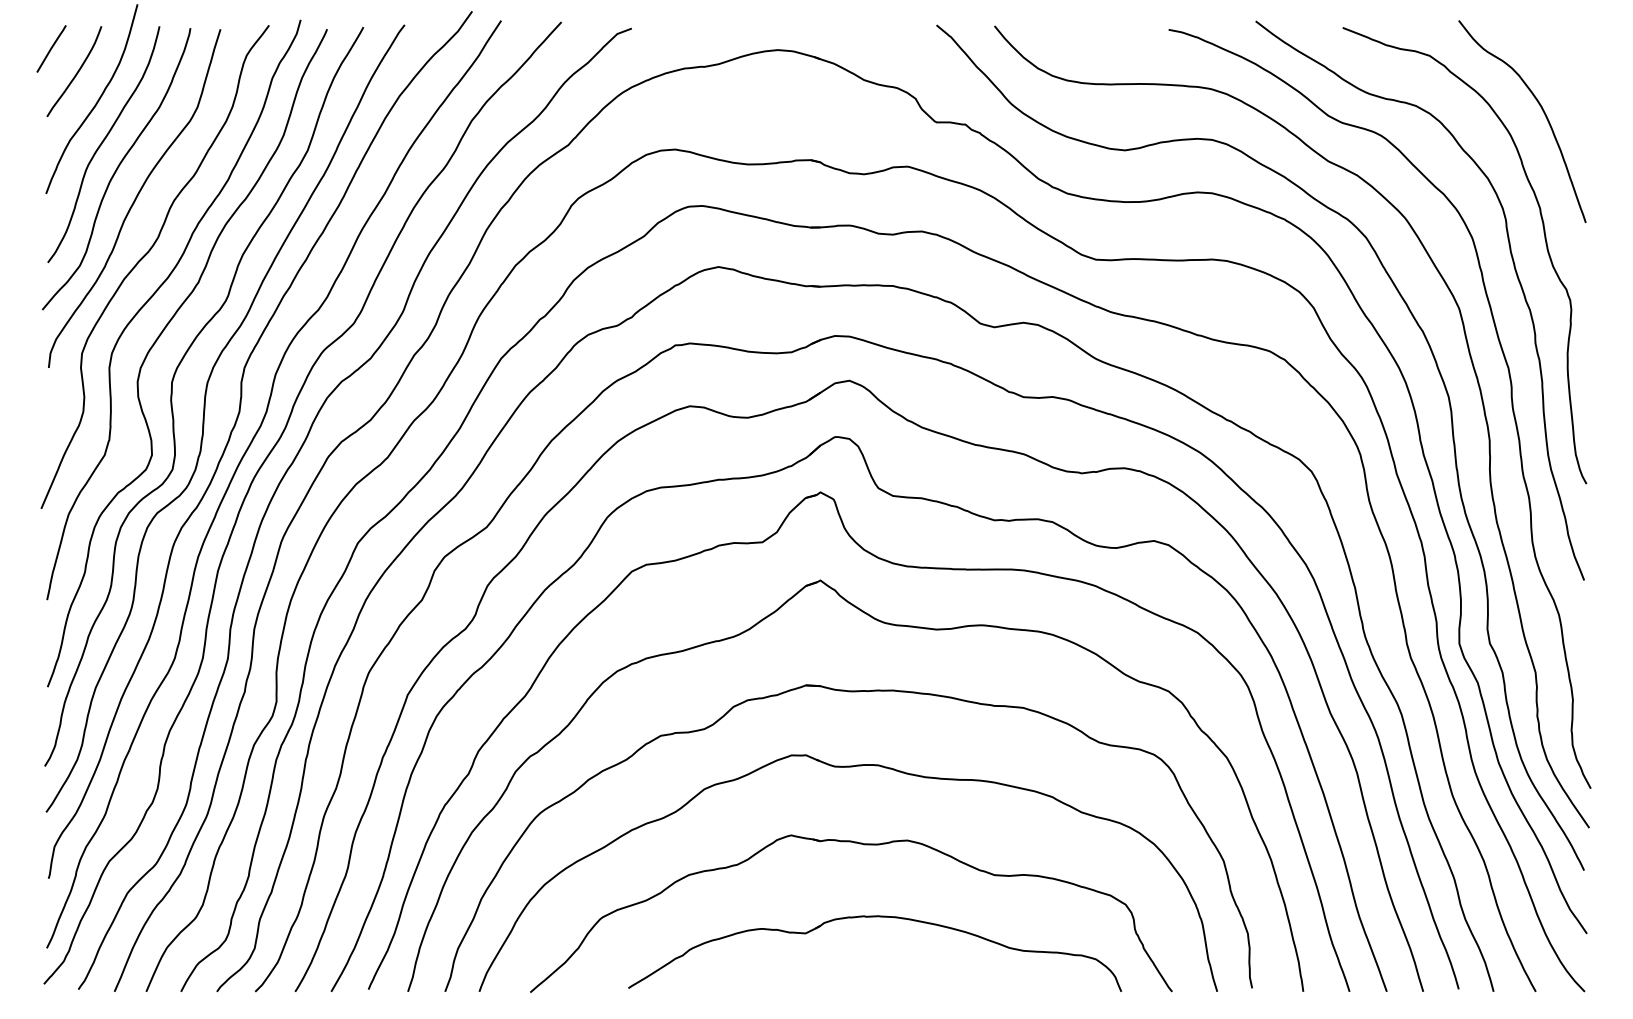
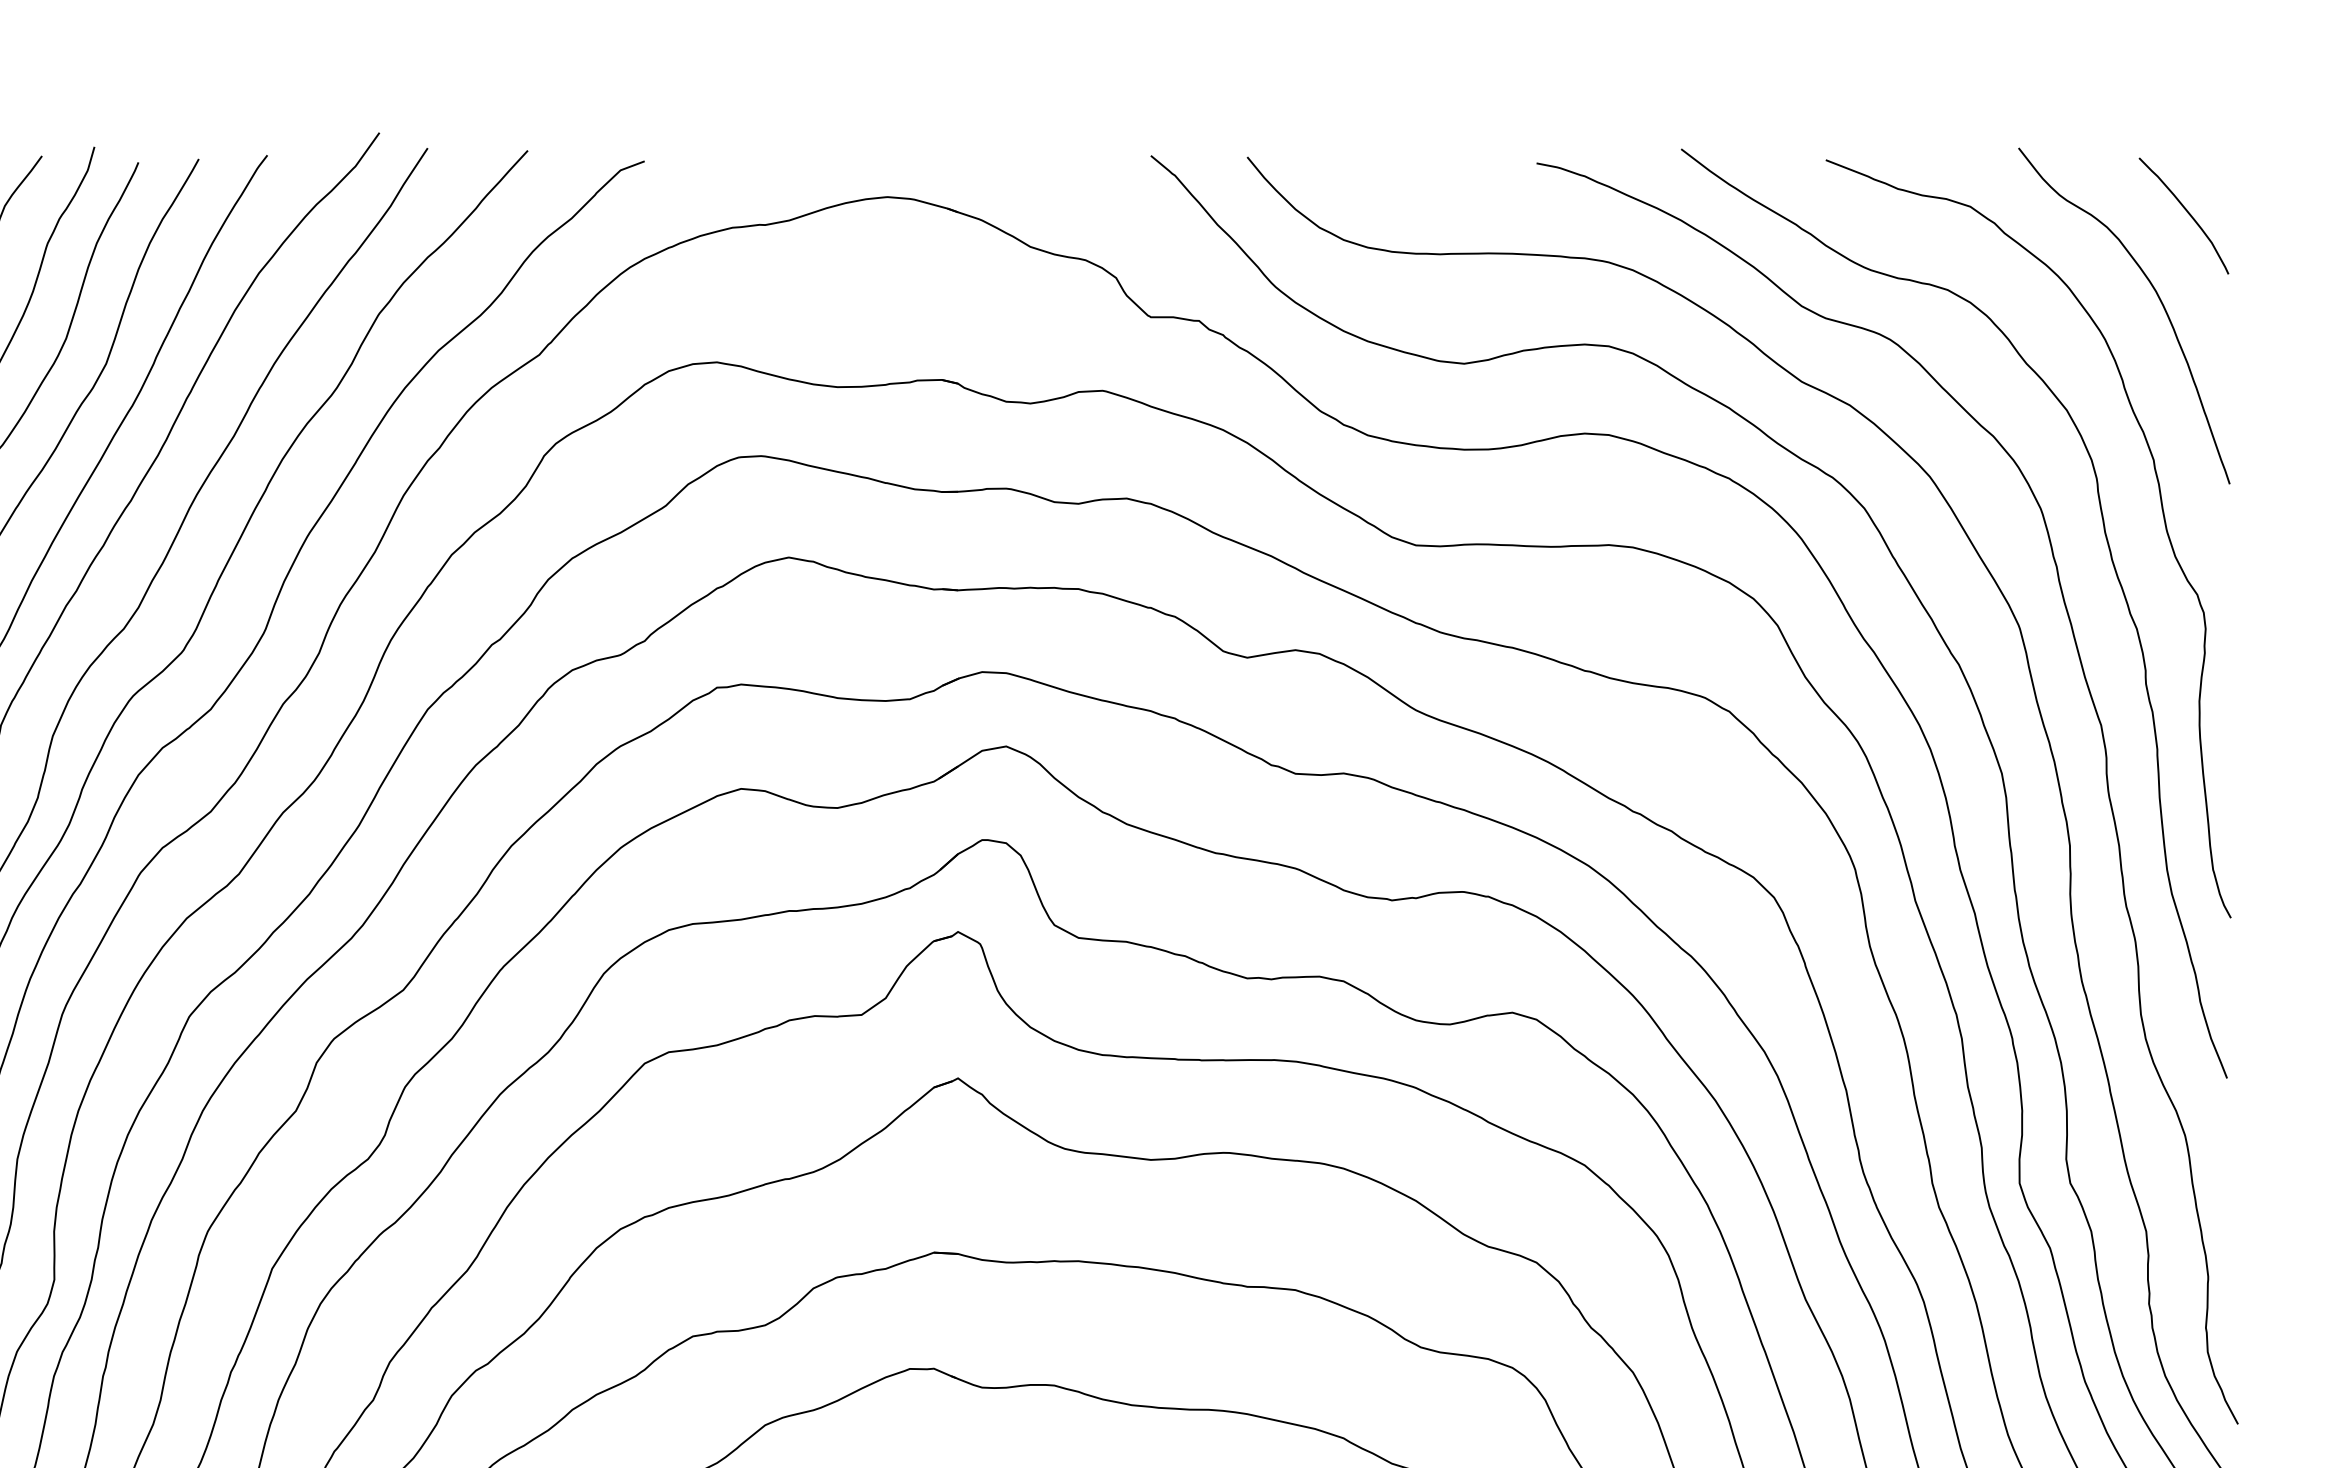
curve: (1559, 59) -> (2185, 212), added

